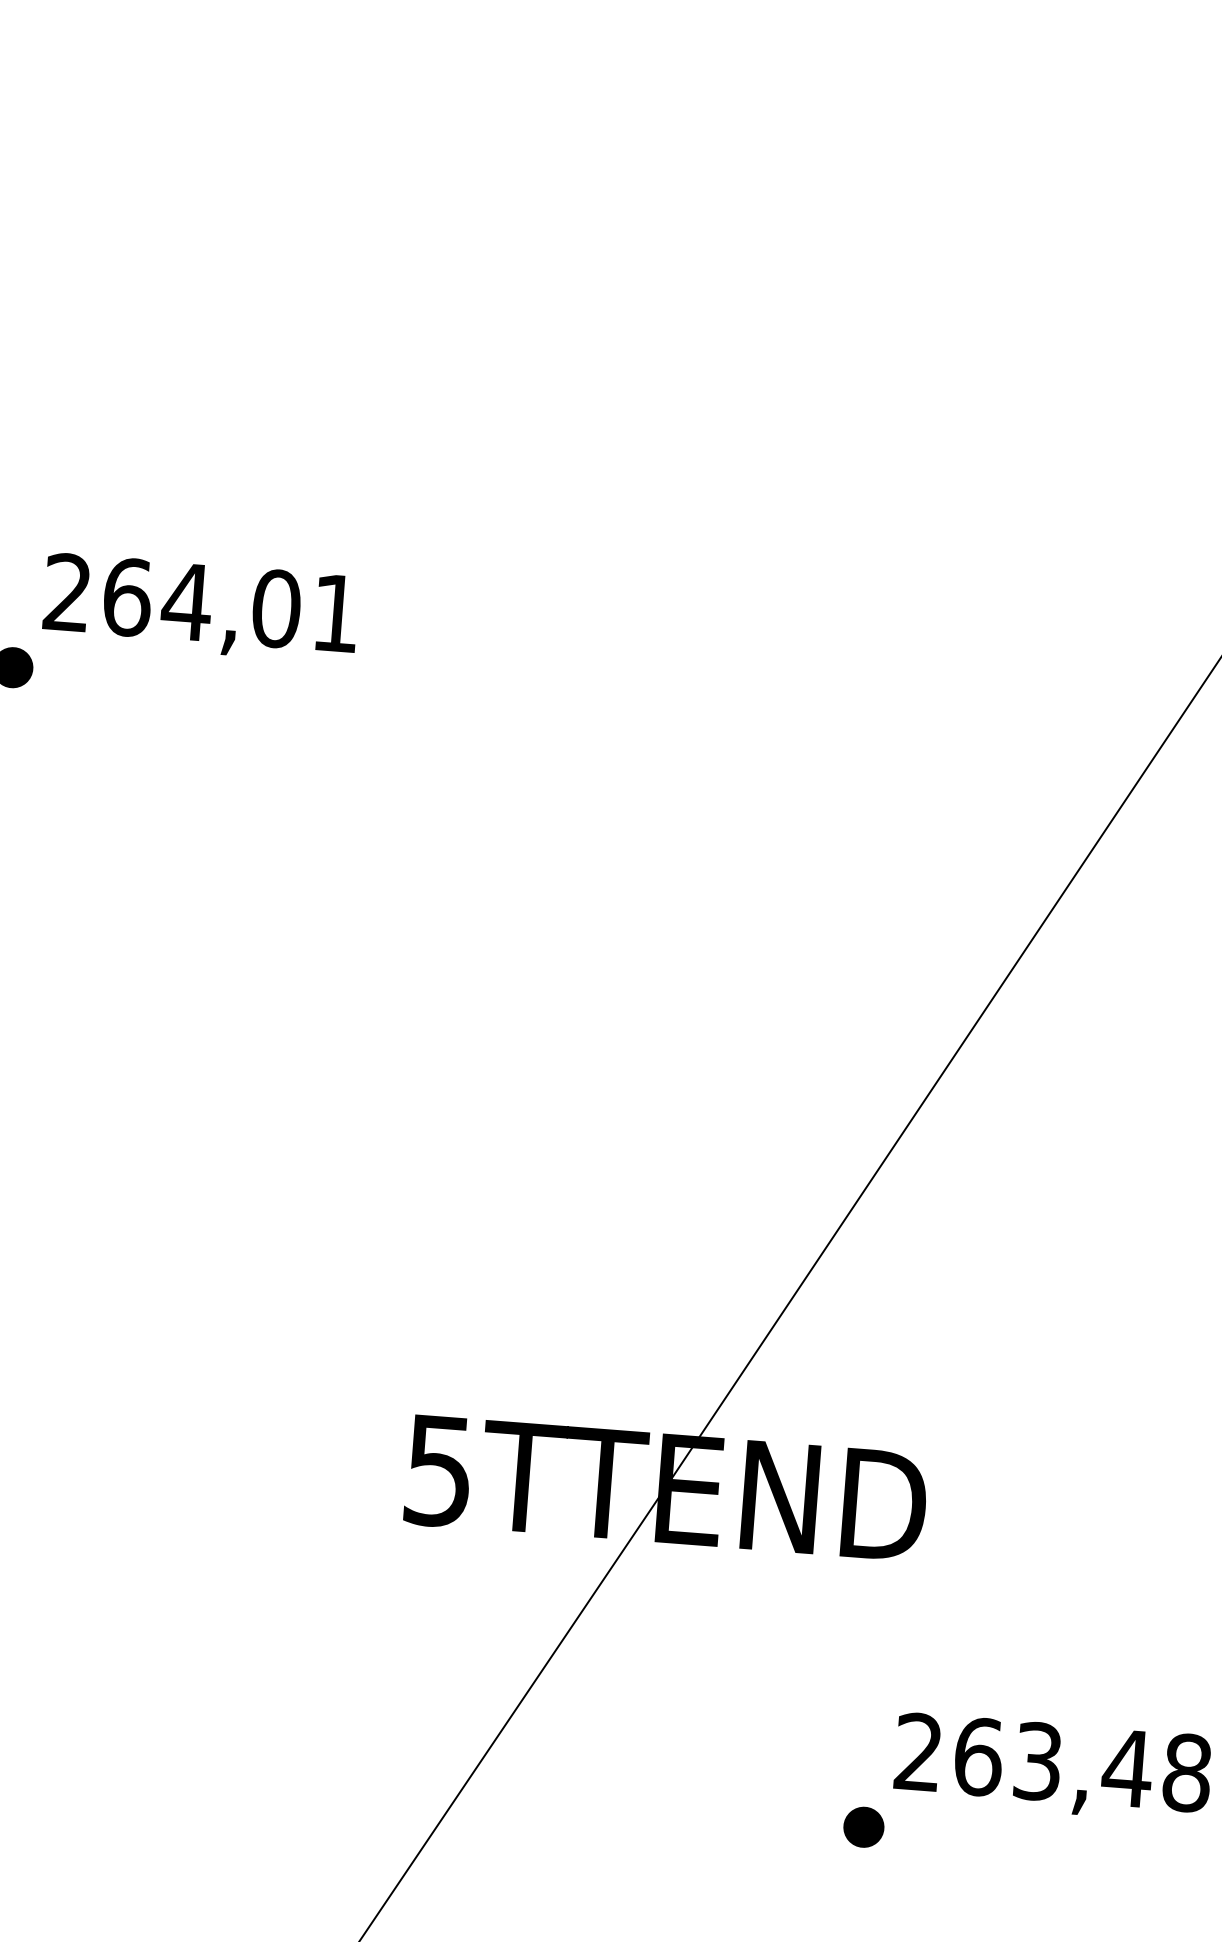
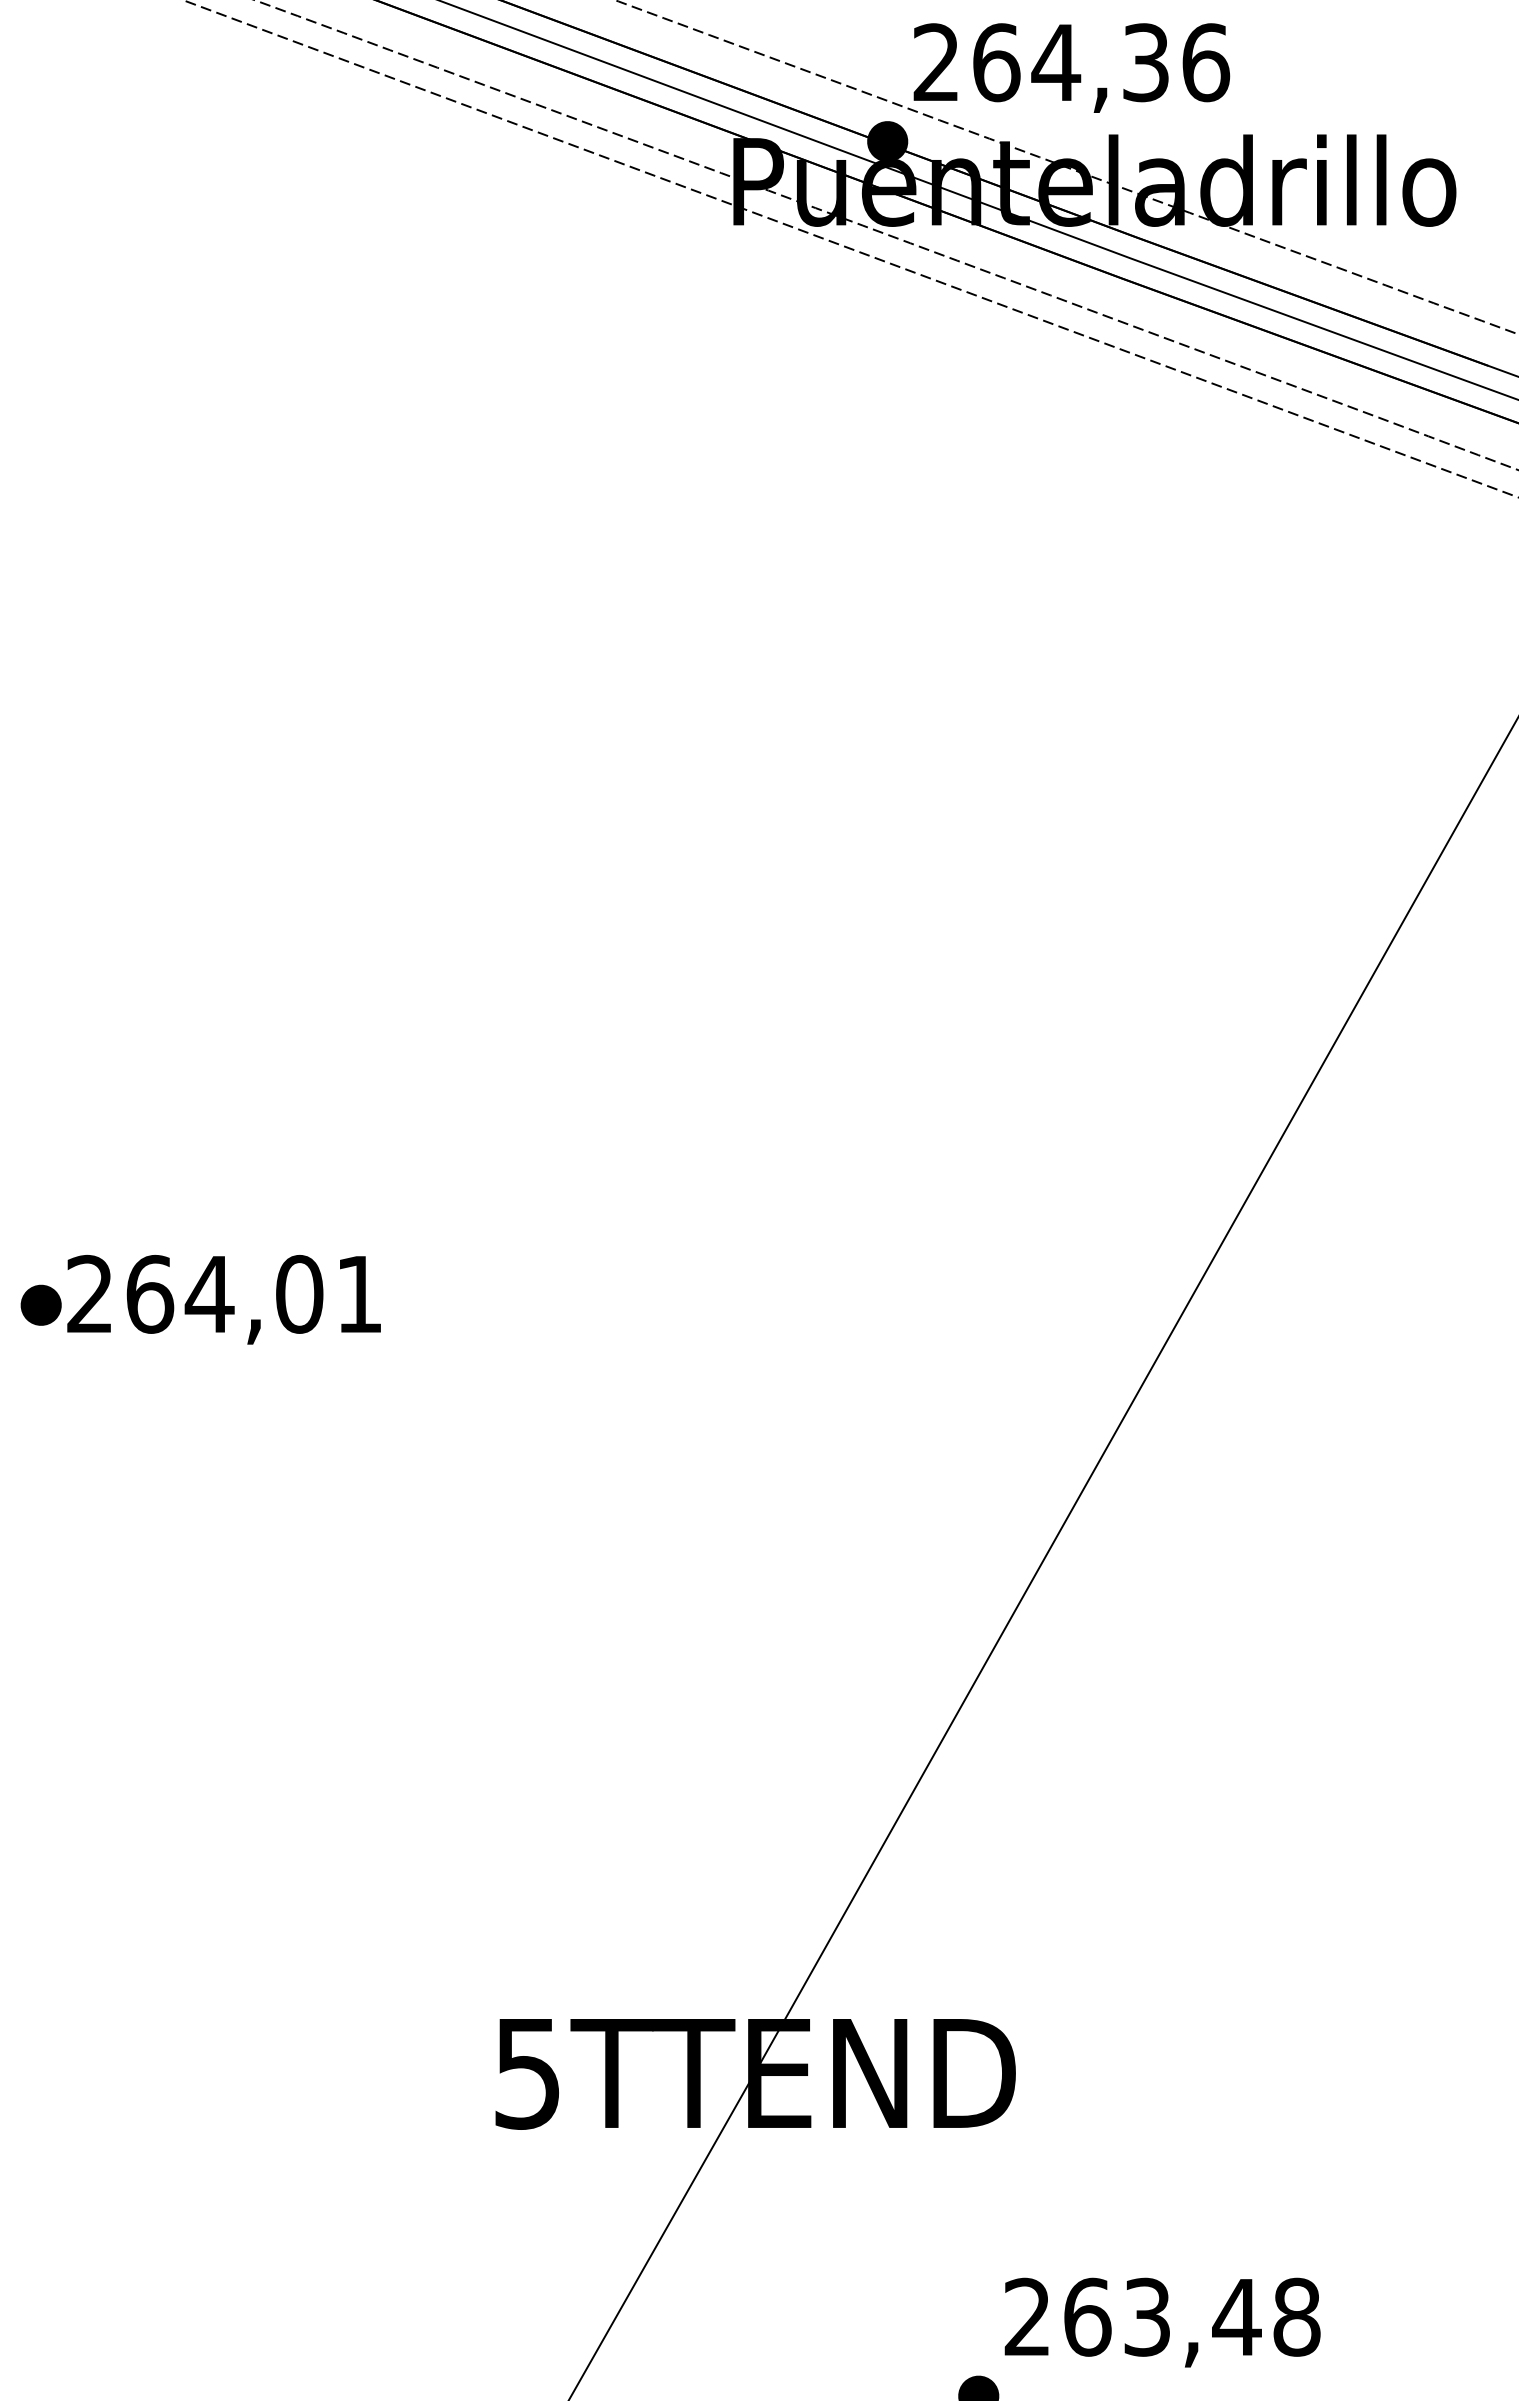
text: (200, 608) -> (223, 1299), moved

